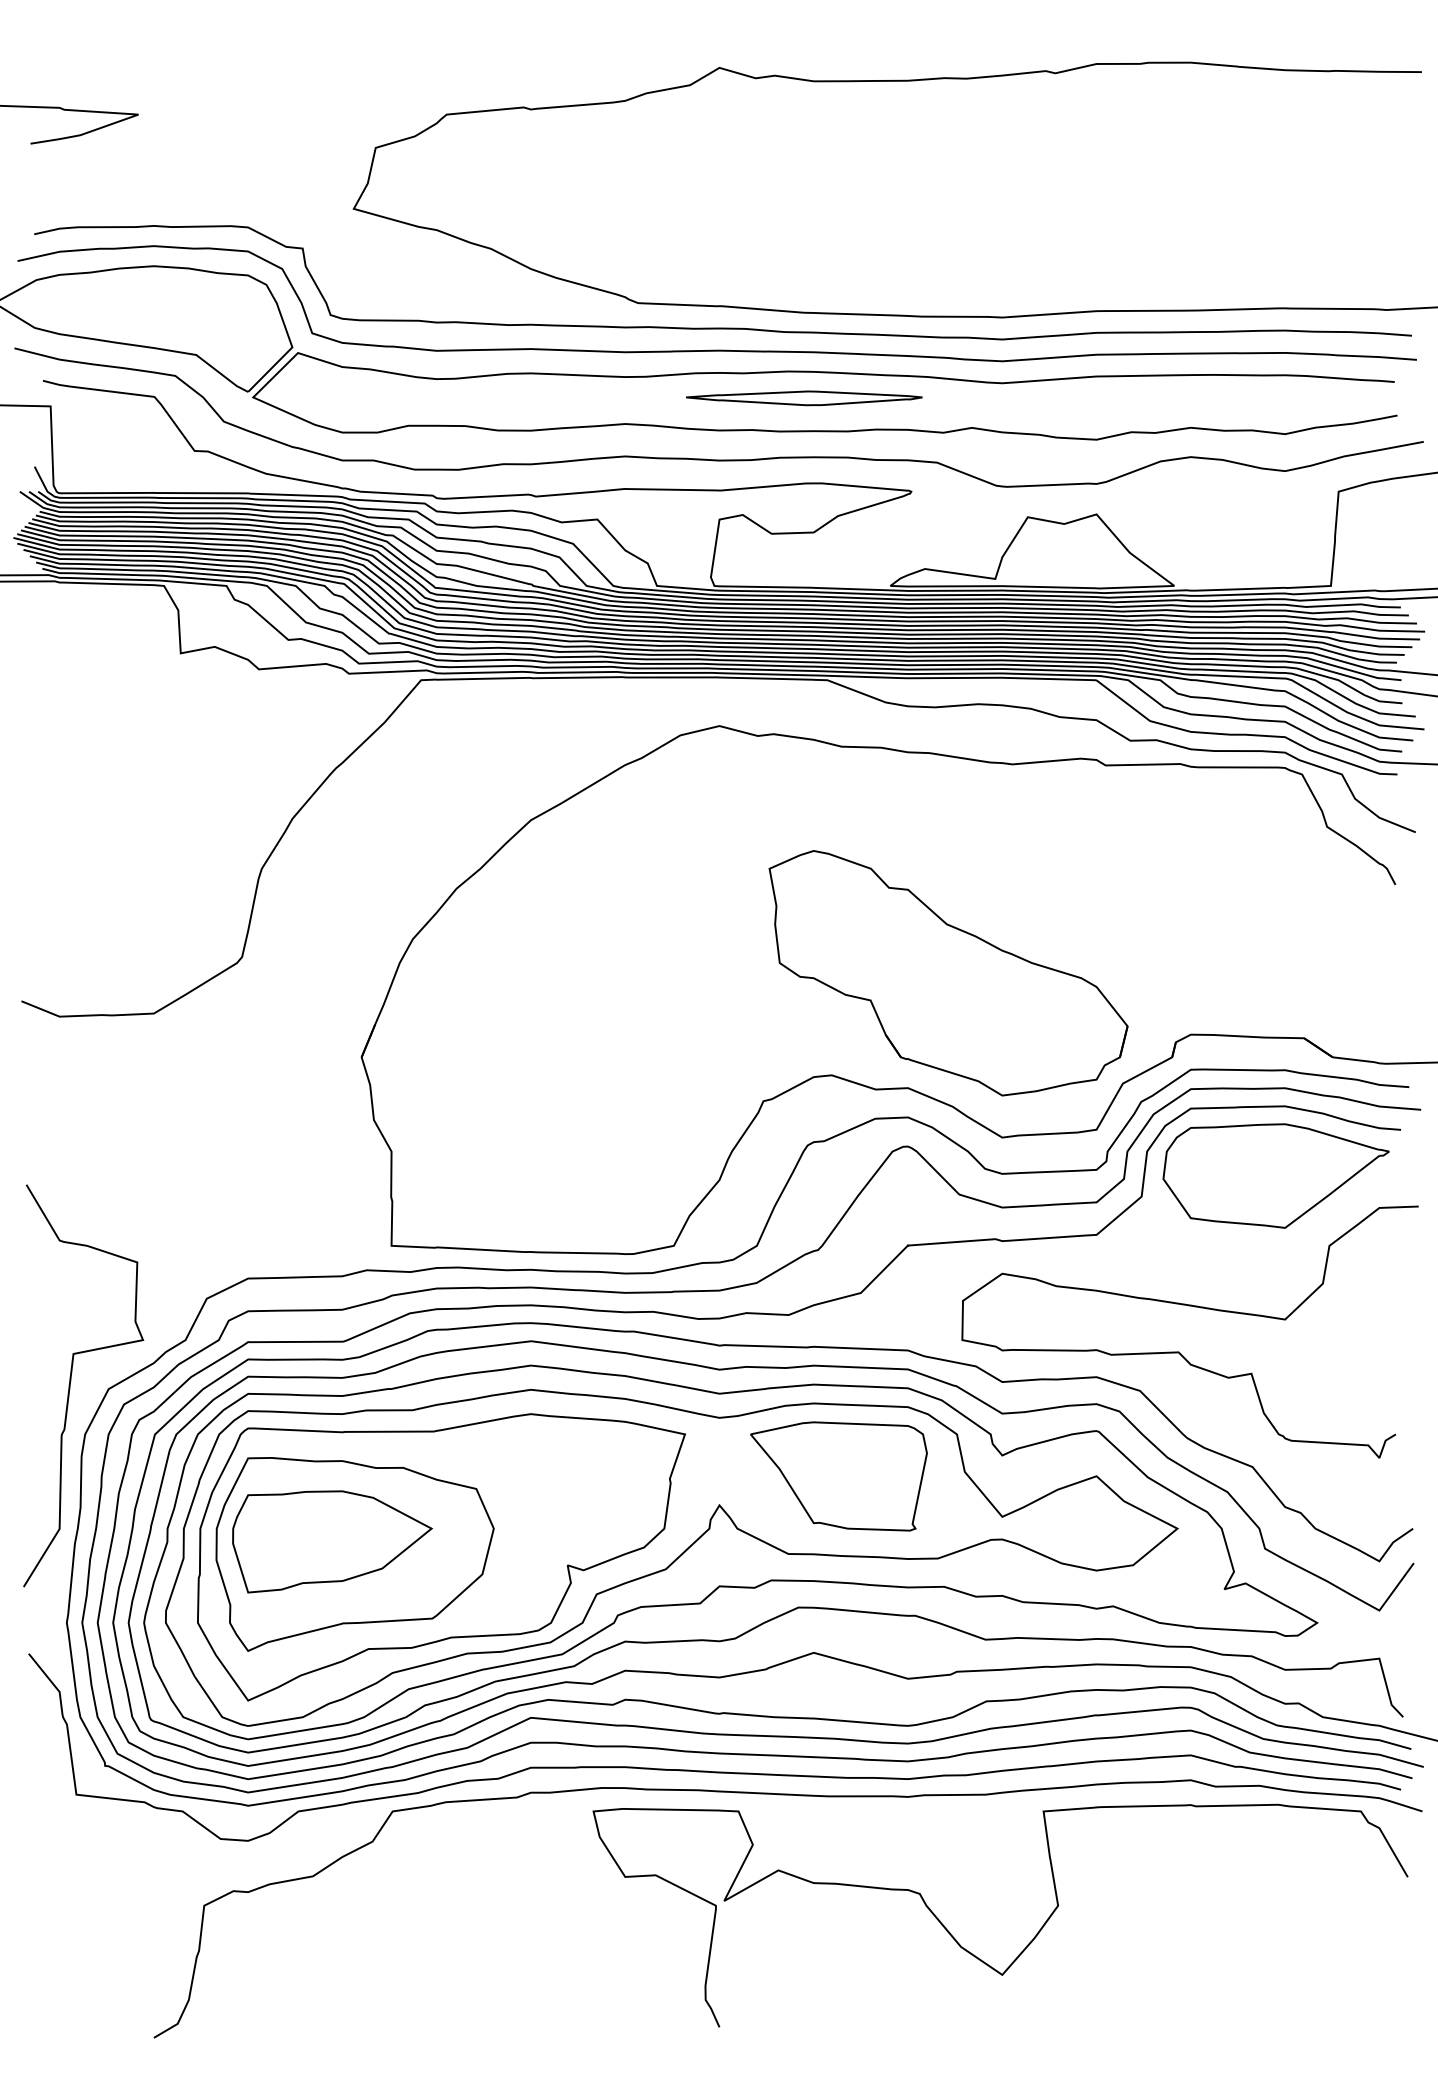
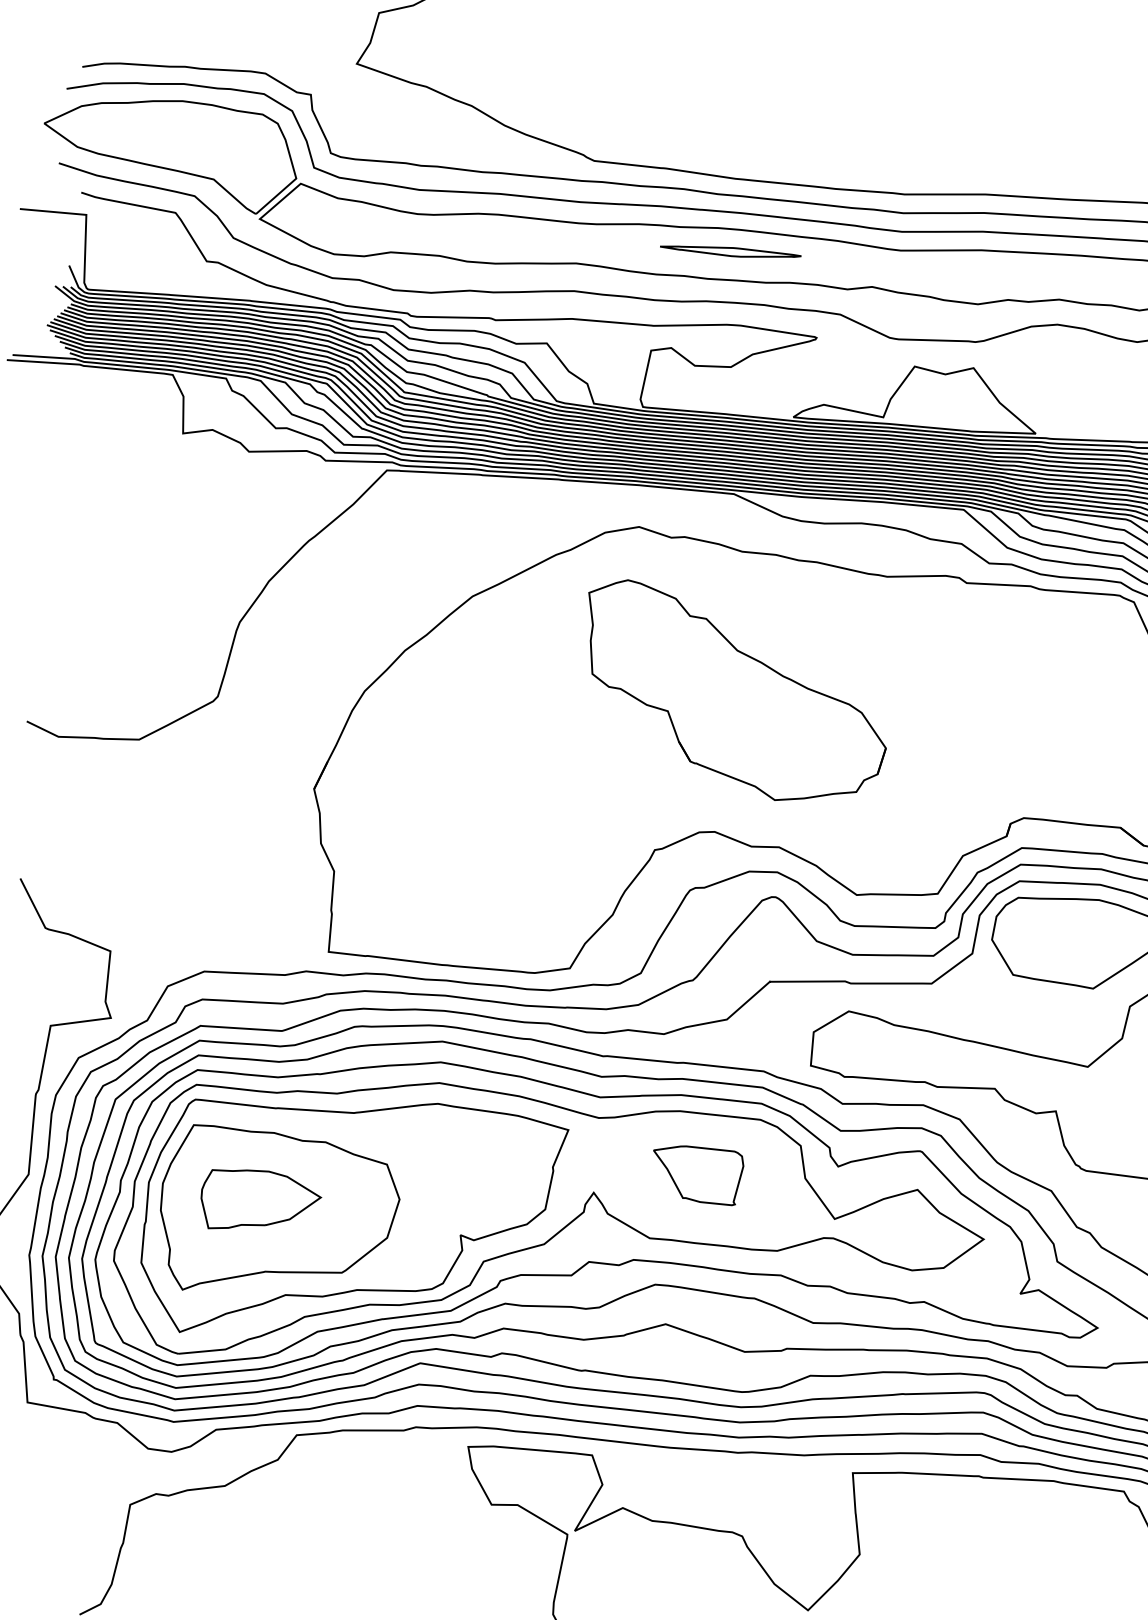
part: (804, 398) -> (730, 252), size x0.7
part: (948, 973) -> (735, 692), moved
part: (838, 1476) -> (697, 1175), size x0.6
part: (332, 1541) -> (261, 1201), size x0.7

